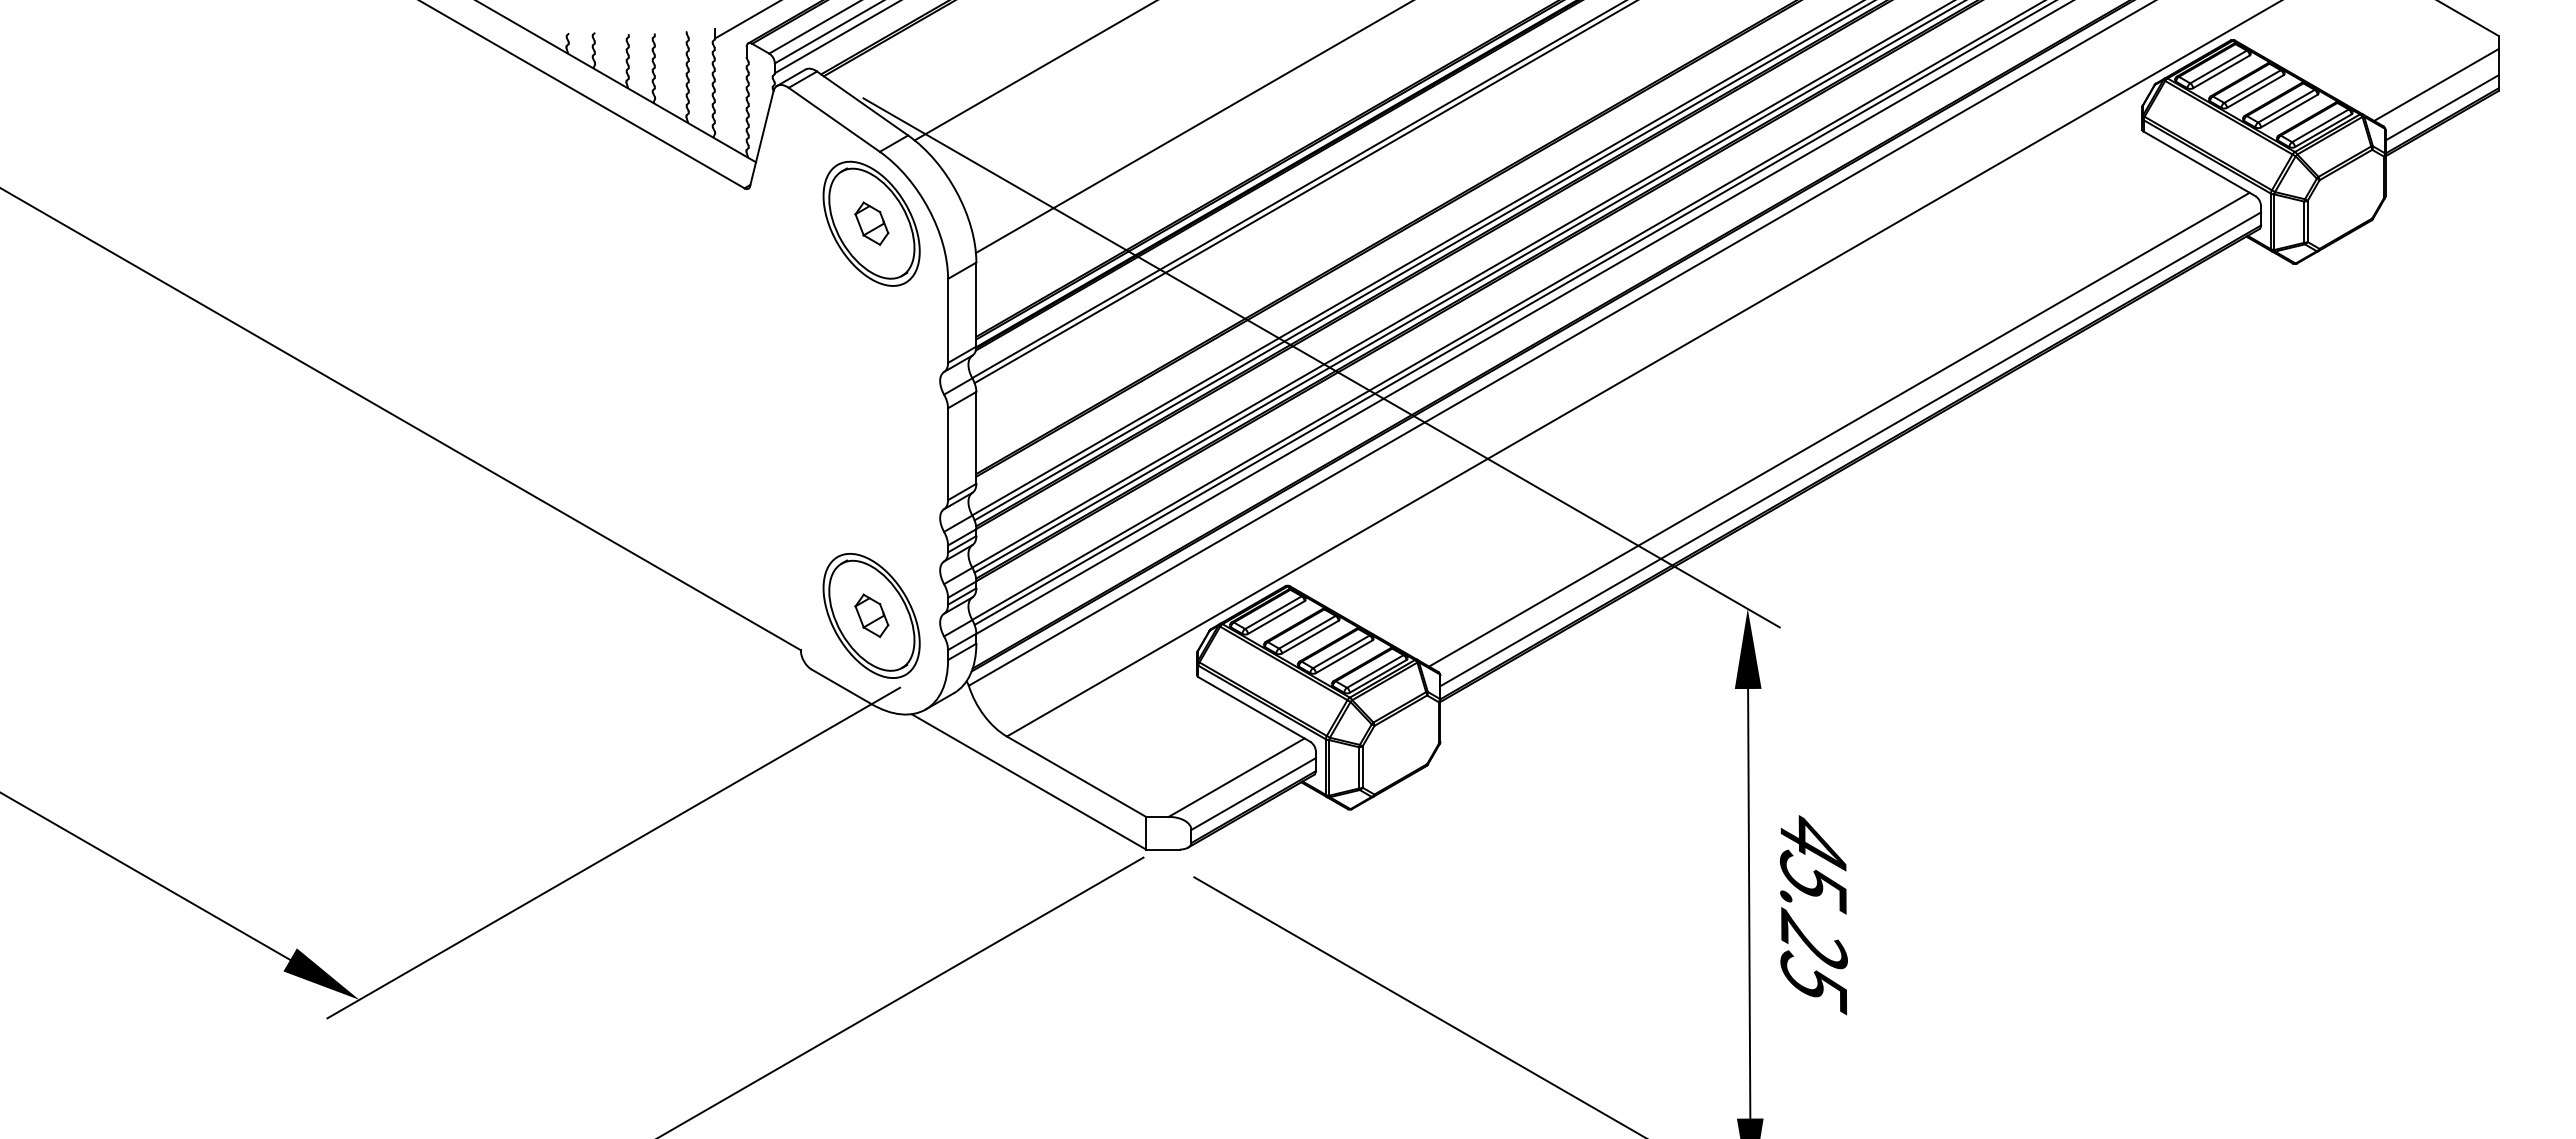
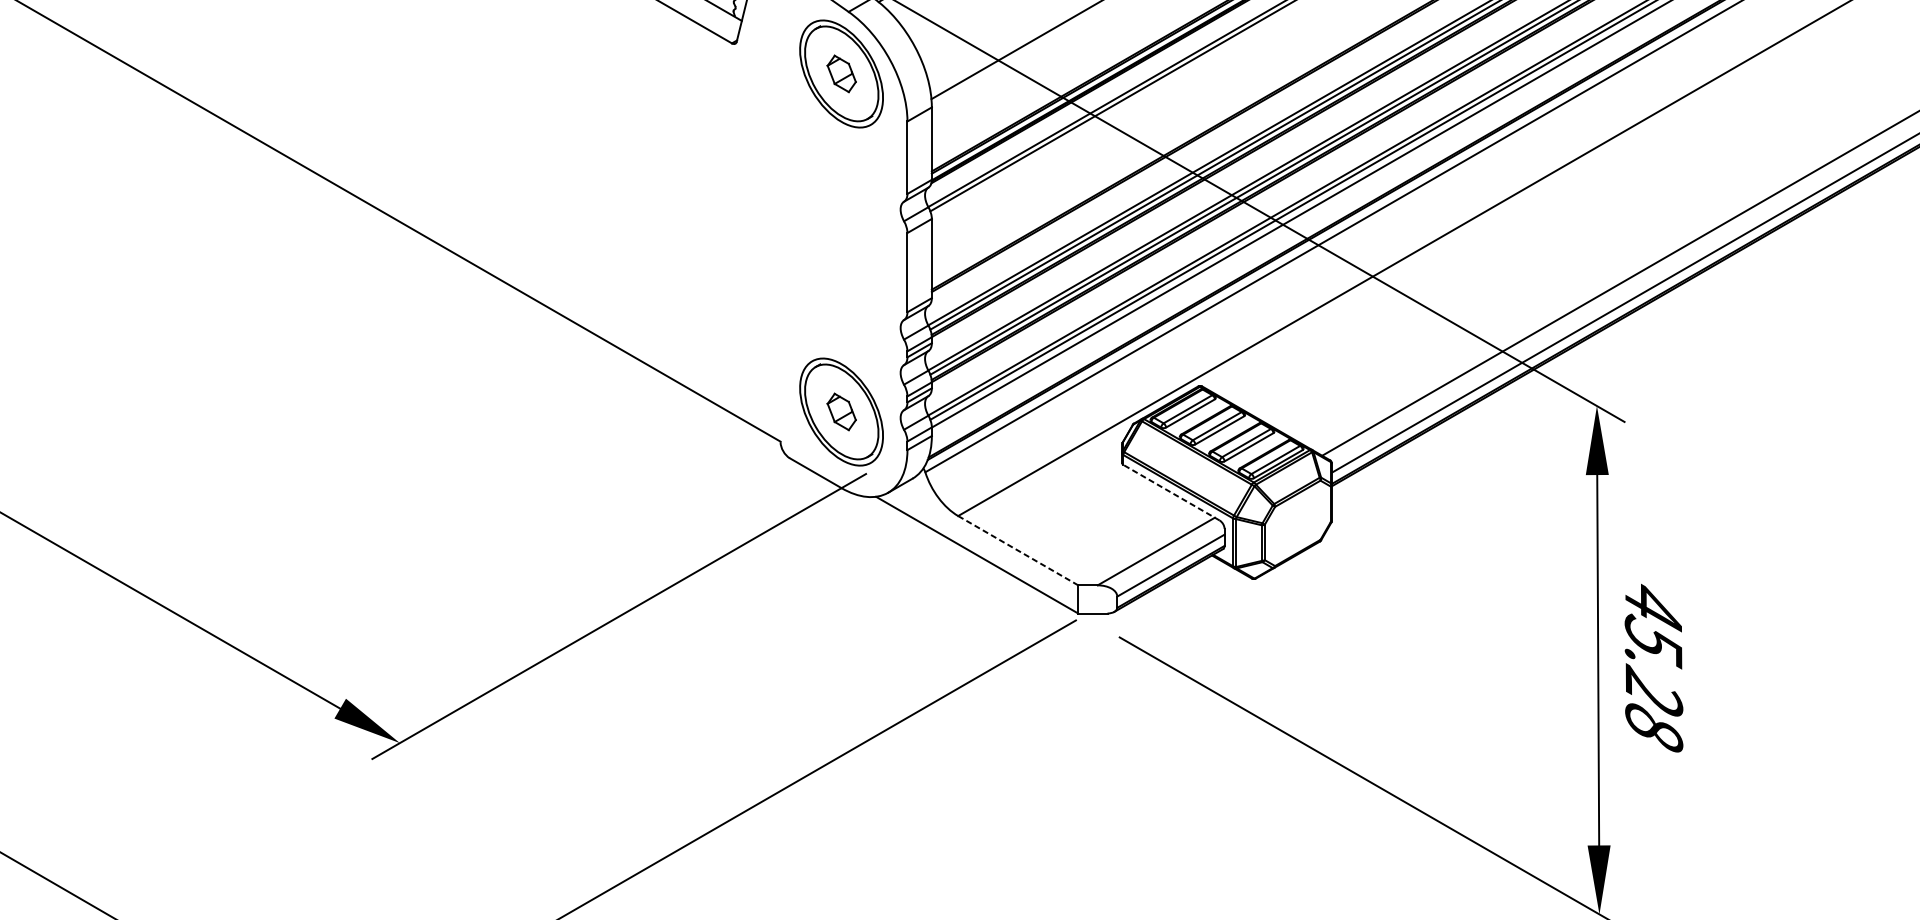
line: (1254, 709) -> (1171, 492), solid -> dashed
line: (1076, 776) -> (1018, 550), solid -> dashed
text: (1813, 982) -> (1653, 728), 45.25 -> 45.28

